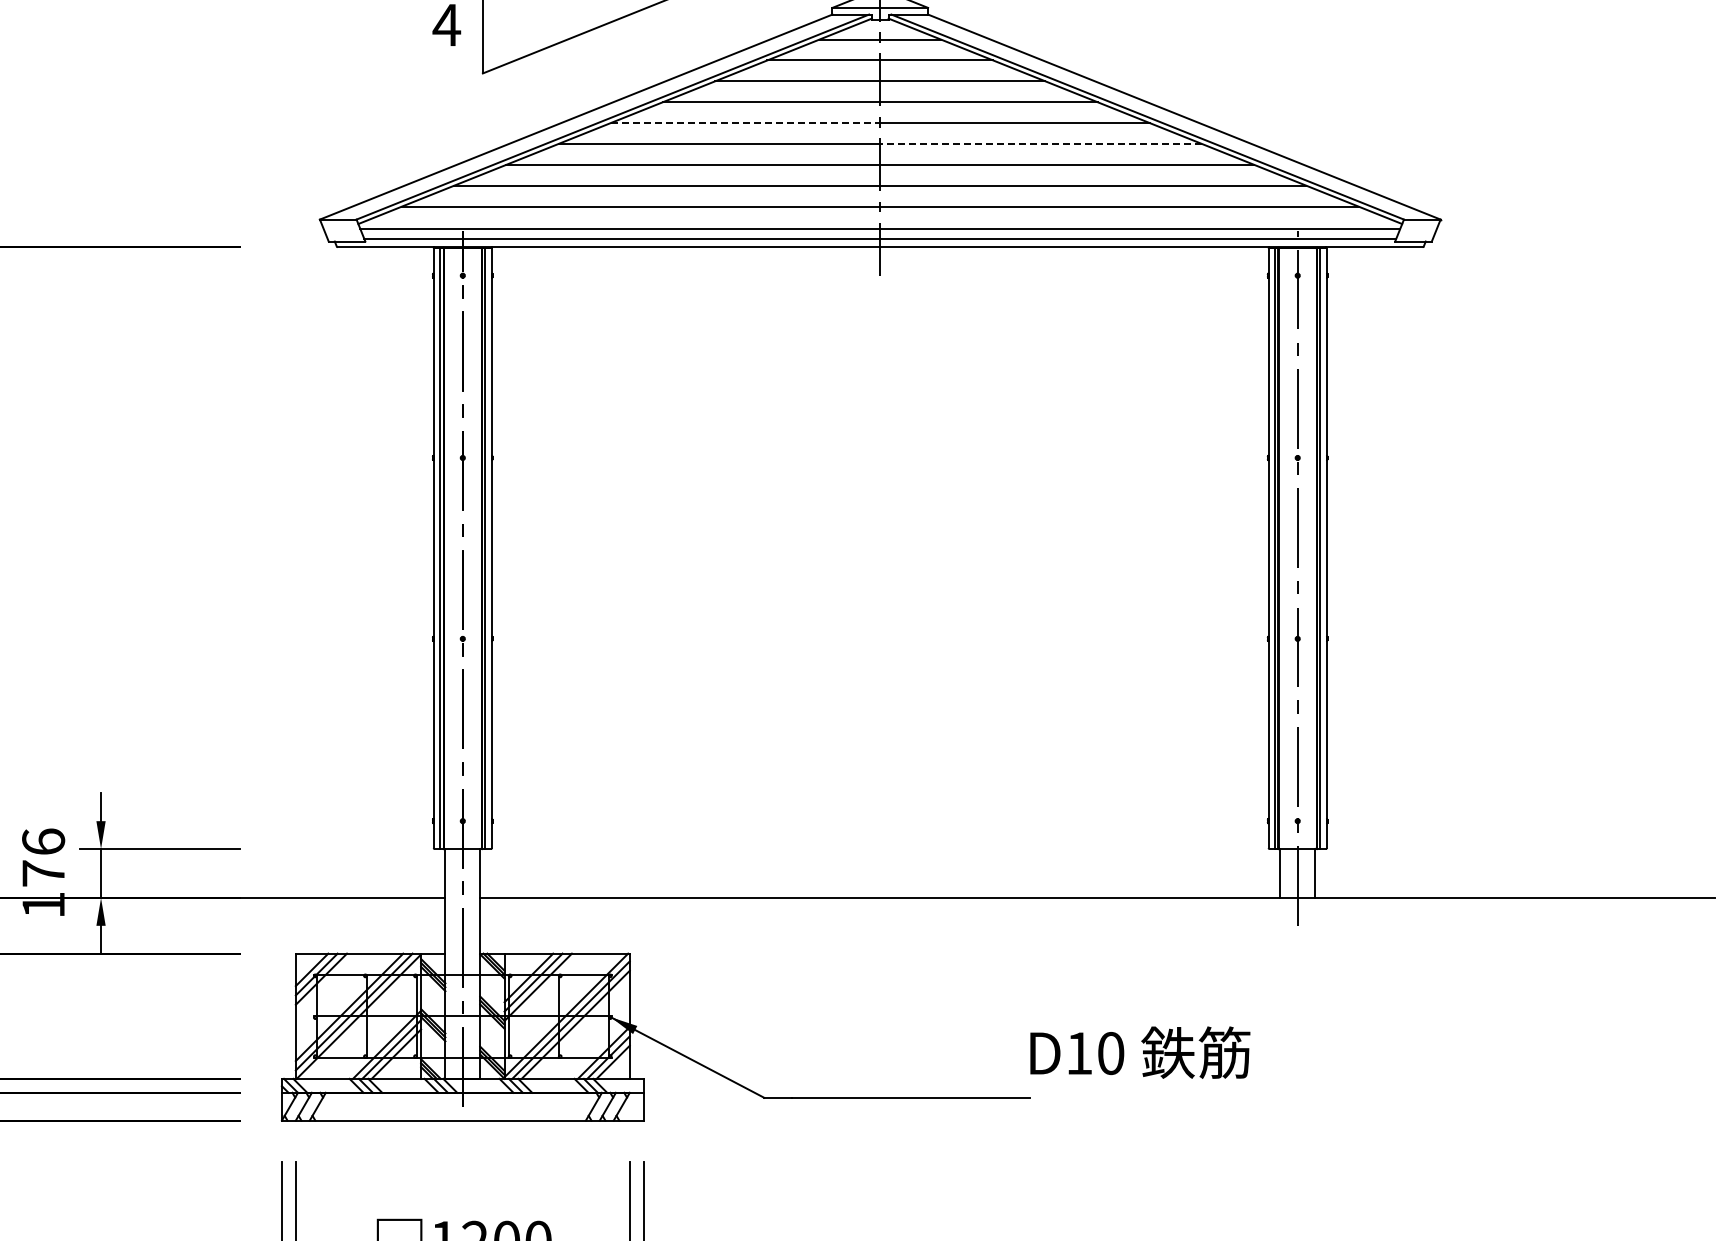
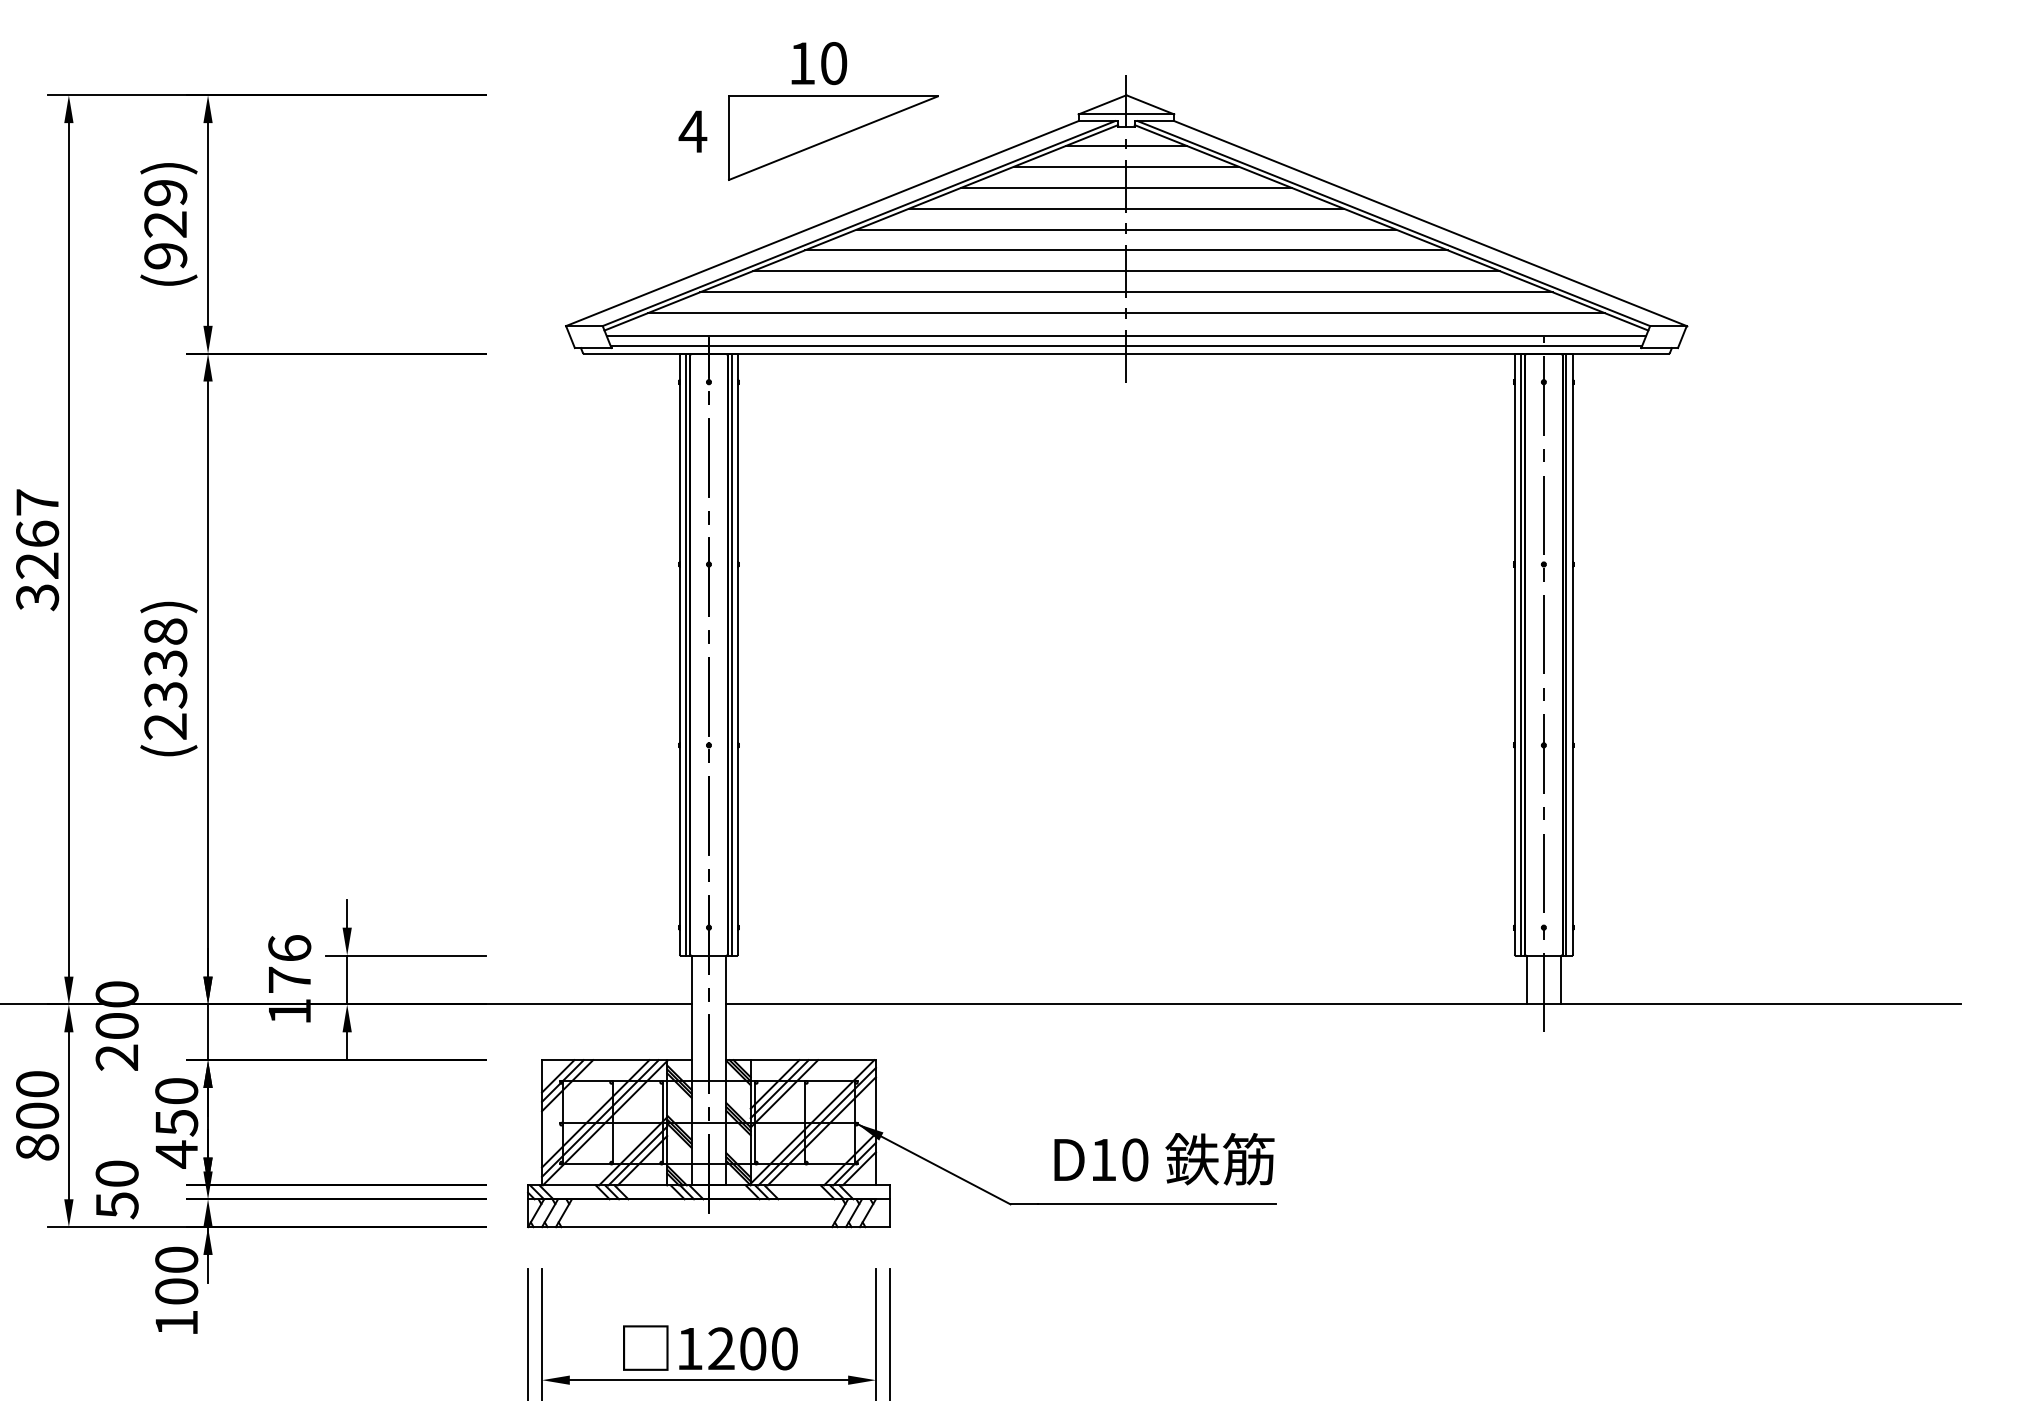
line: (745, 123) -> (991, 229), dashed -> solid
line: (1041, 144) -> (1287, 250), dashed -> solid
text: (1140, 1053) -> (1164, 1159), moved

